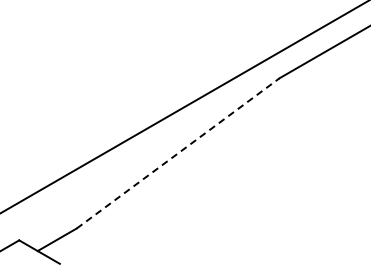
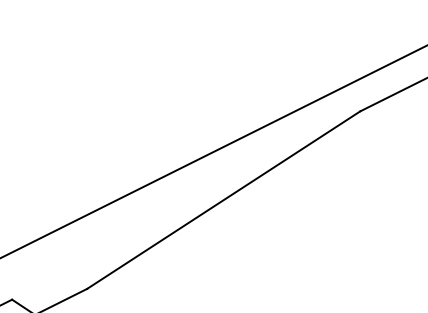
line: (178, 153) -> (224, 200), dashed -> solid

